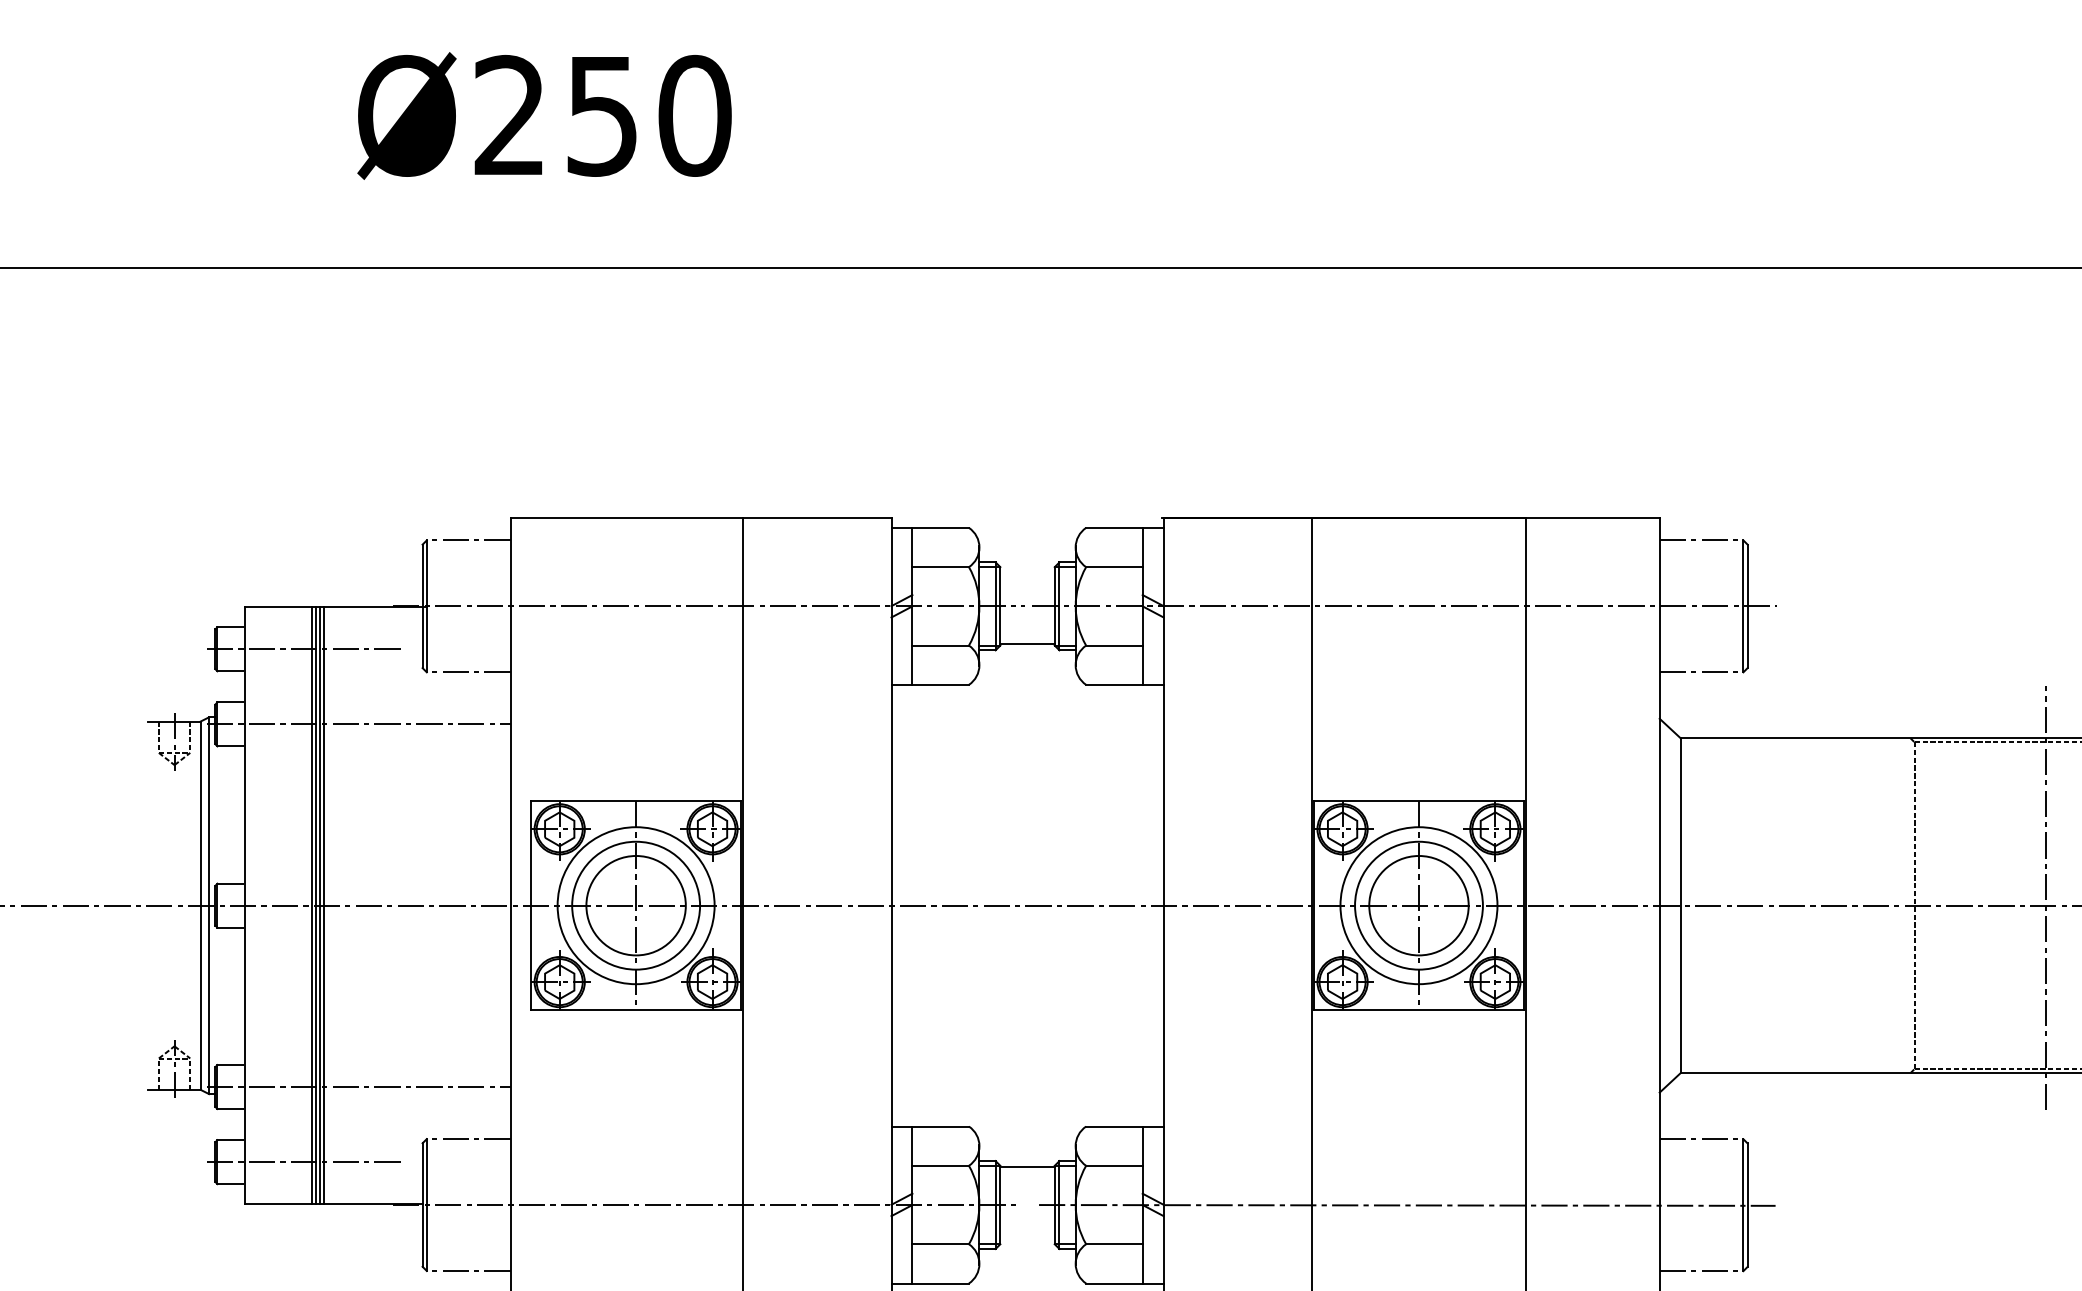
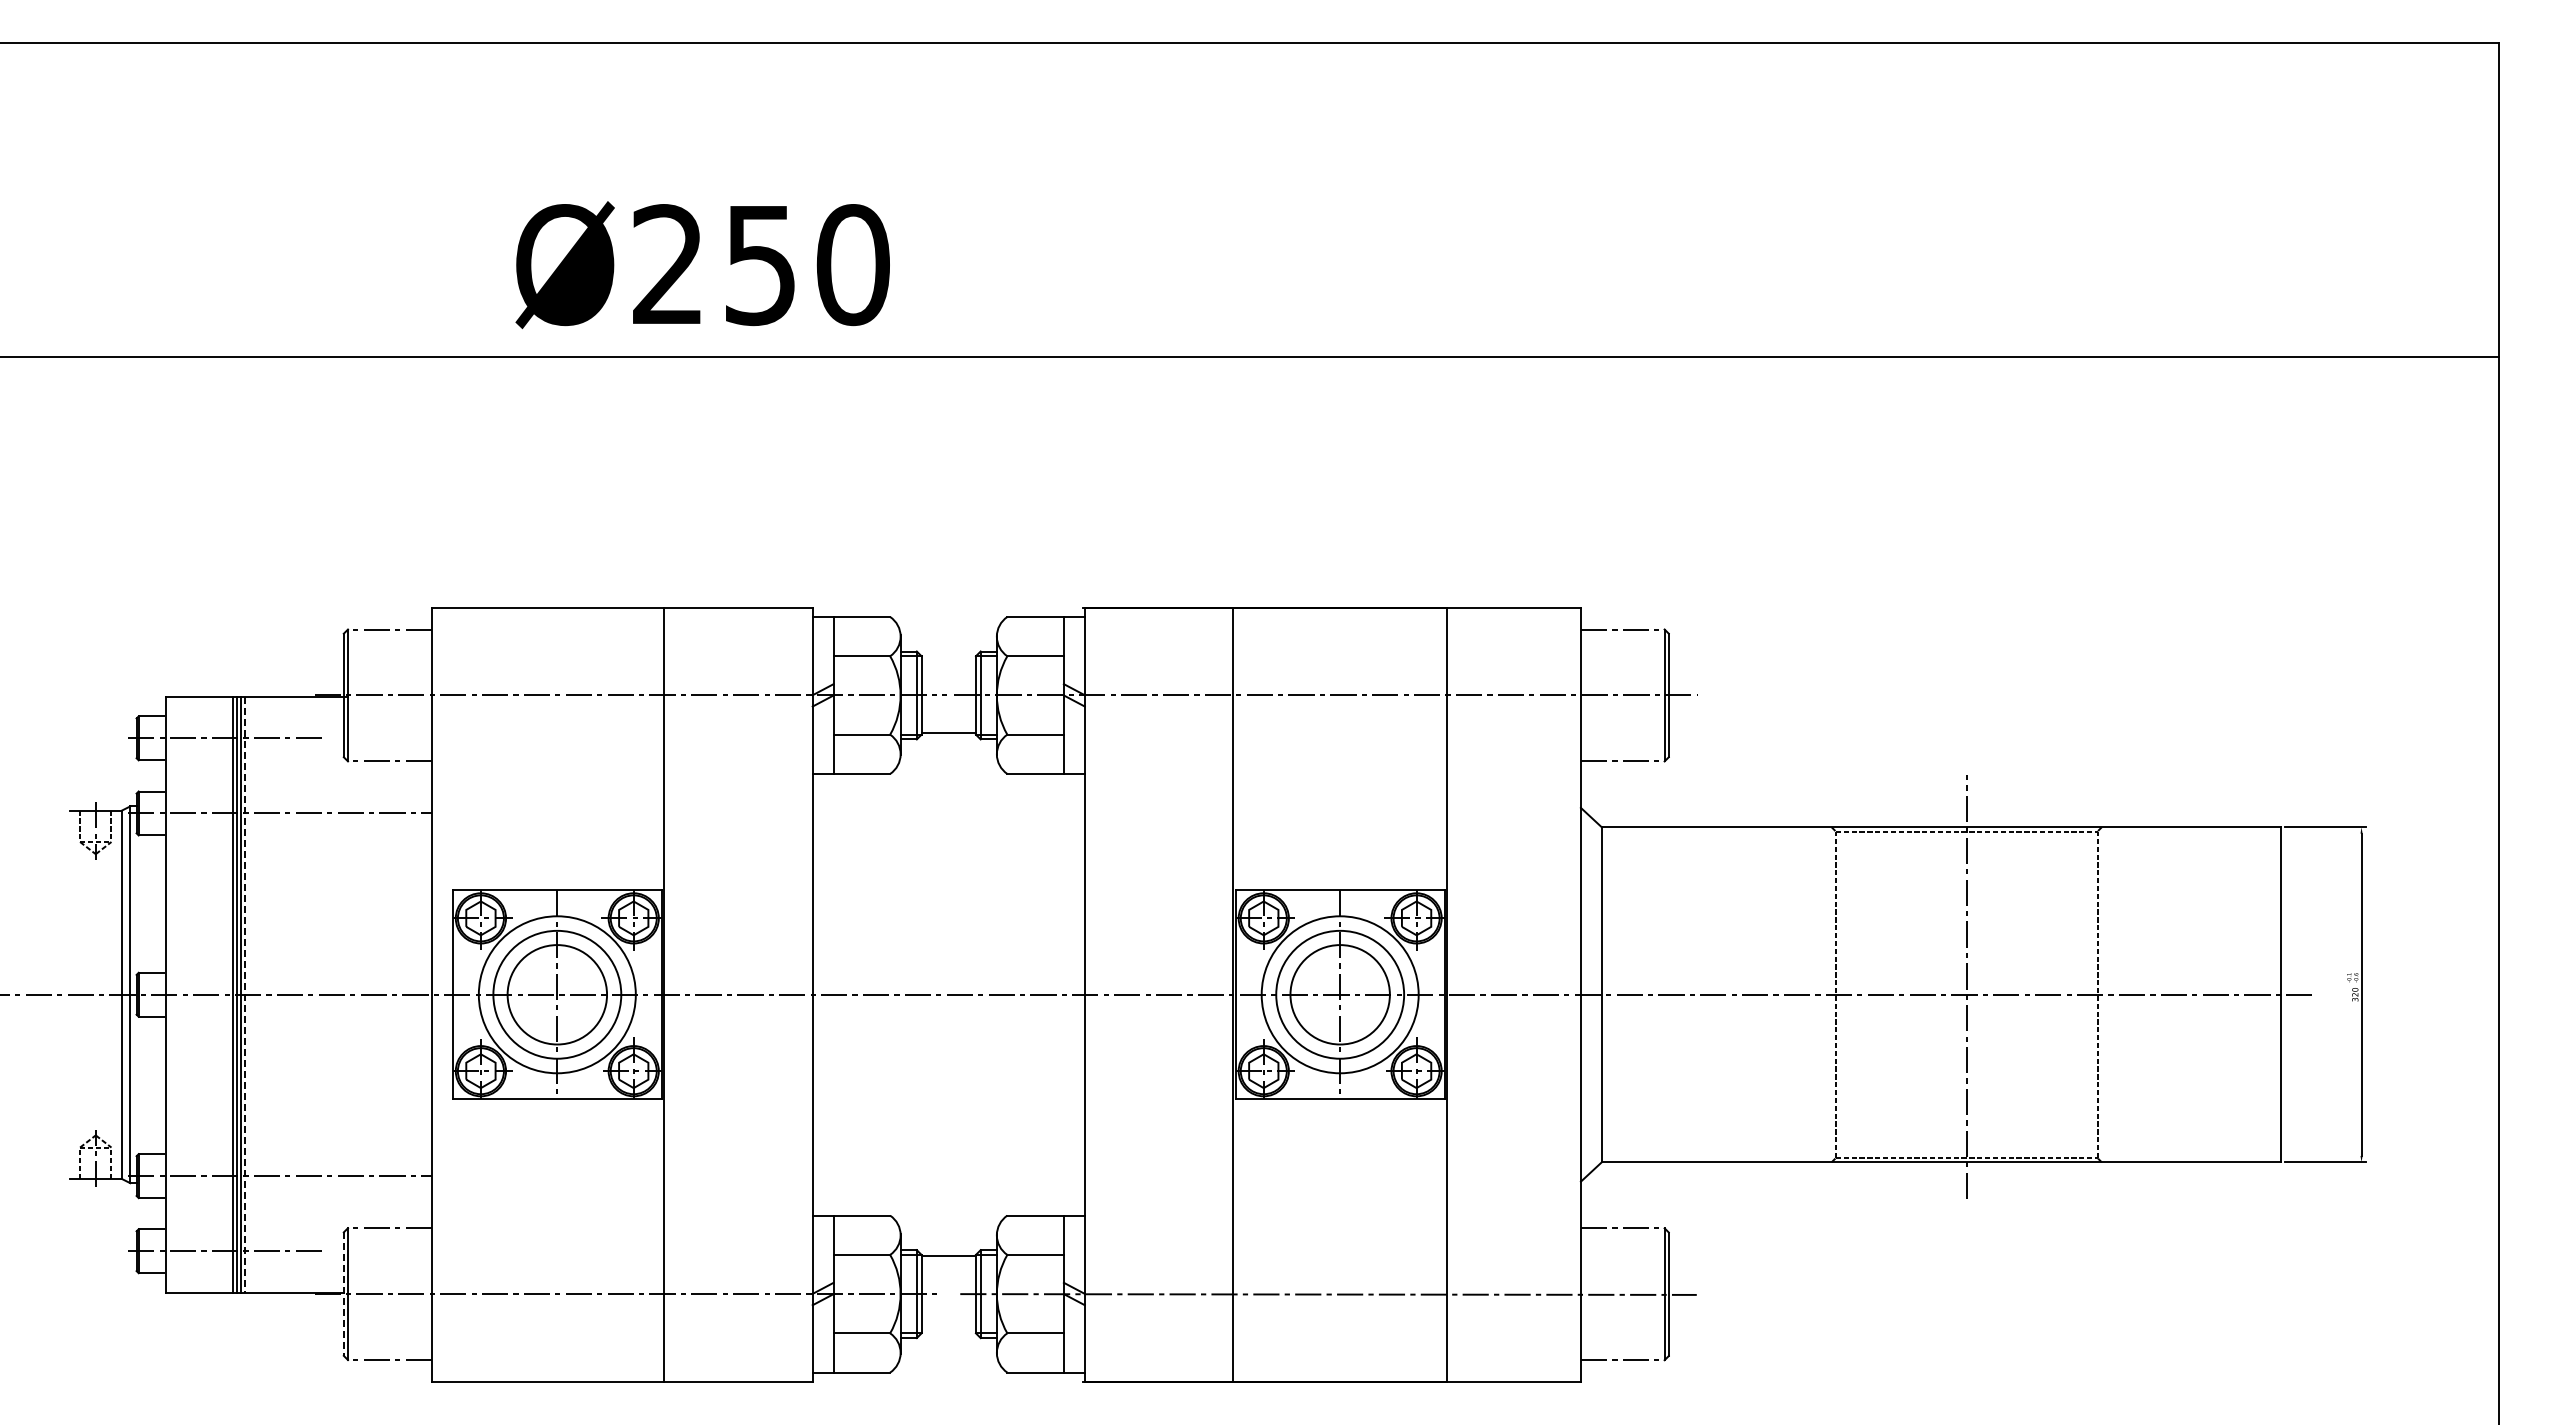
text: (544, 116) -> (702, 265), moved
line: (324, 906) -> (245, 995), solid -> dashed
line: (422, 1205) -> (343, 1294), solid -> dashed

